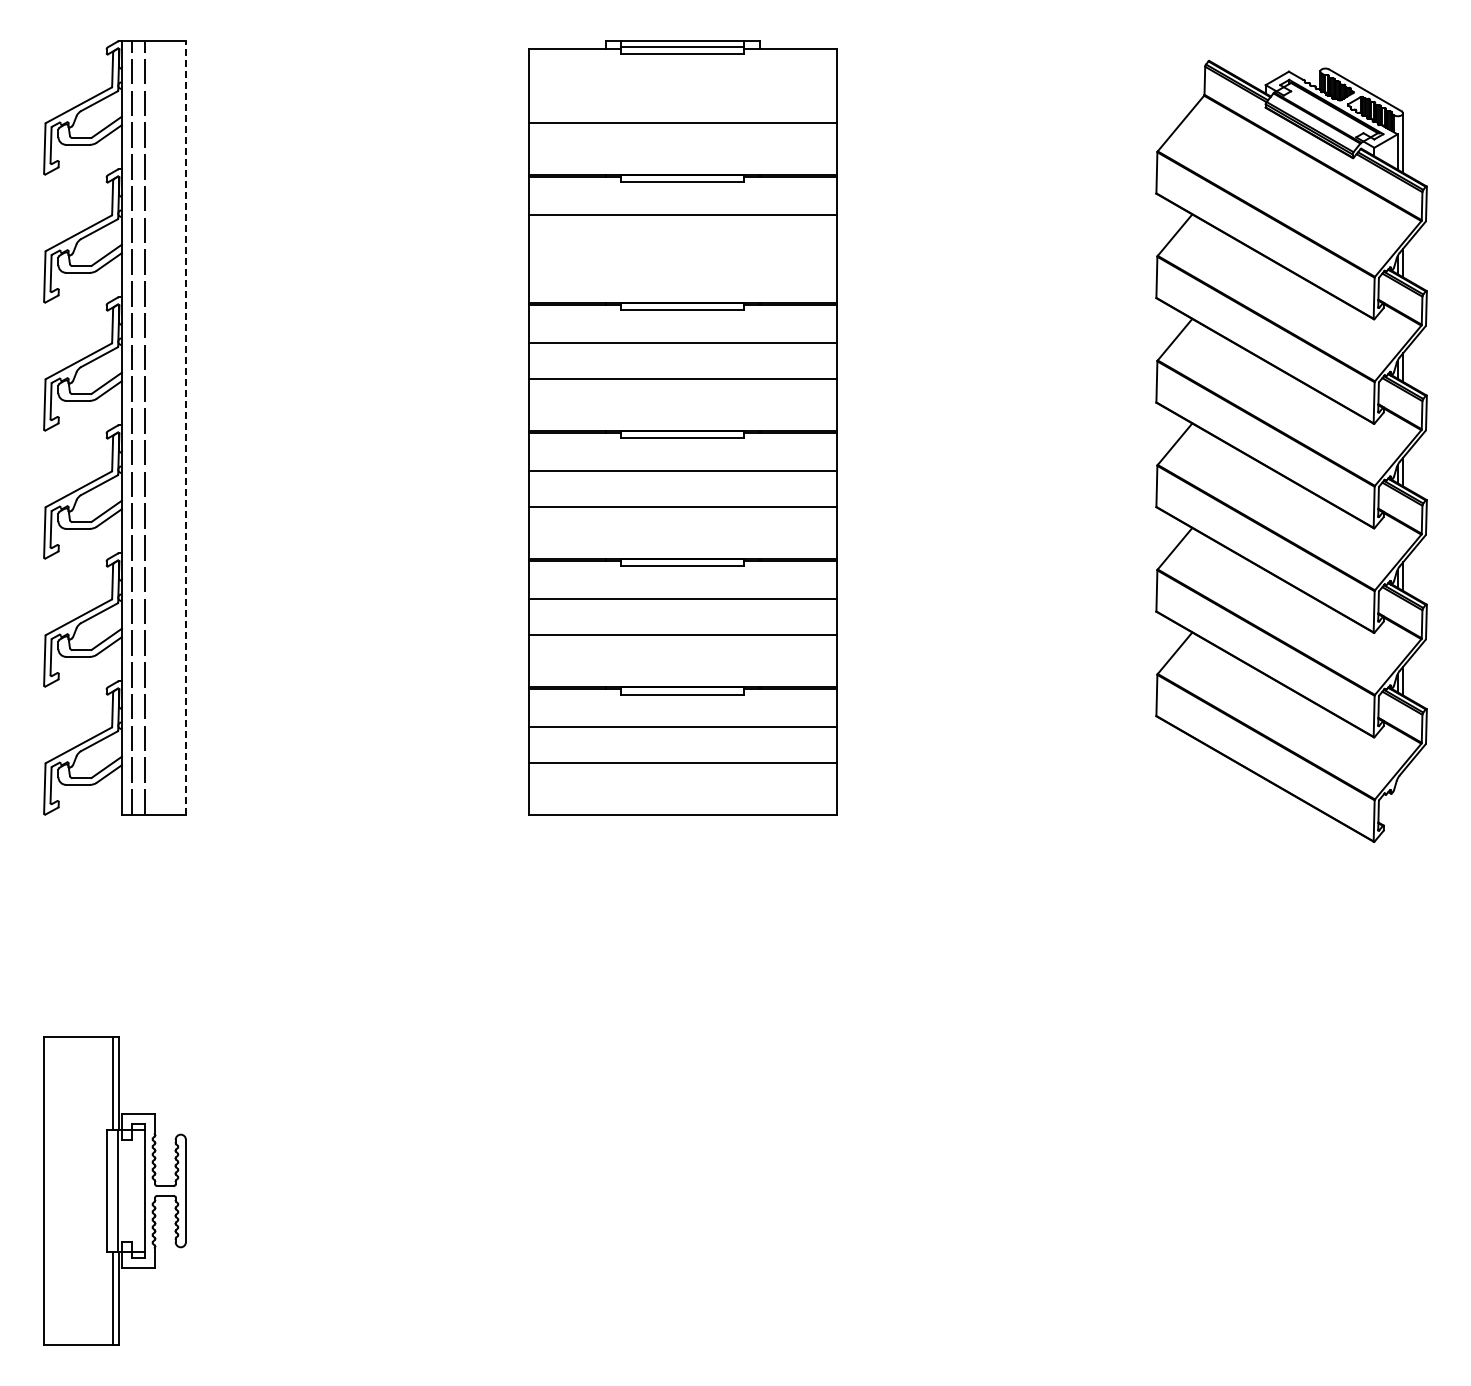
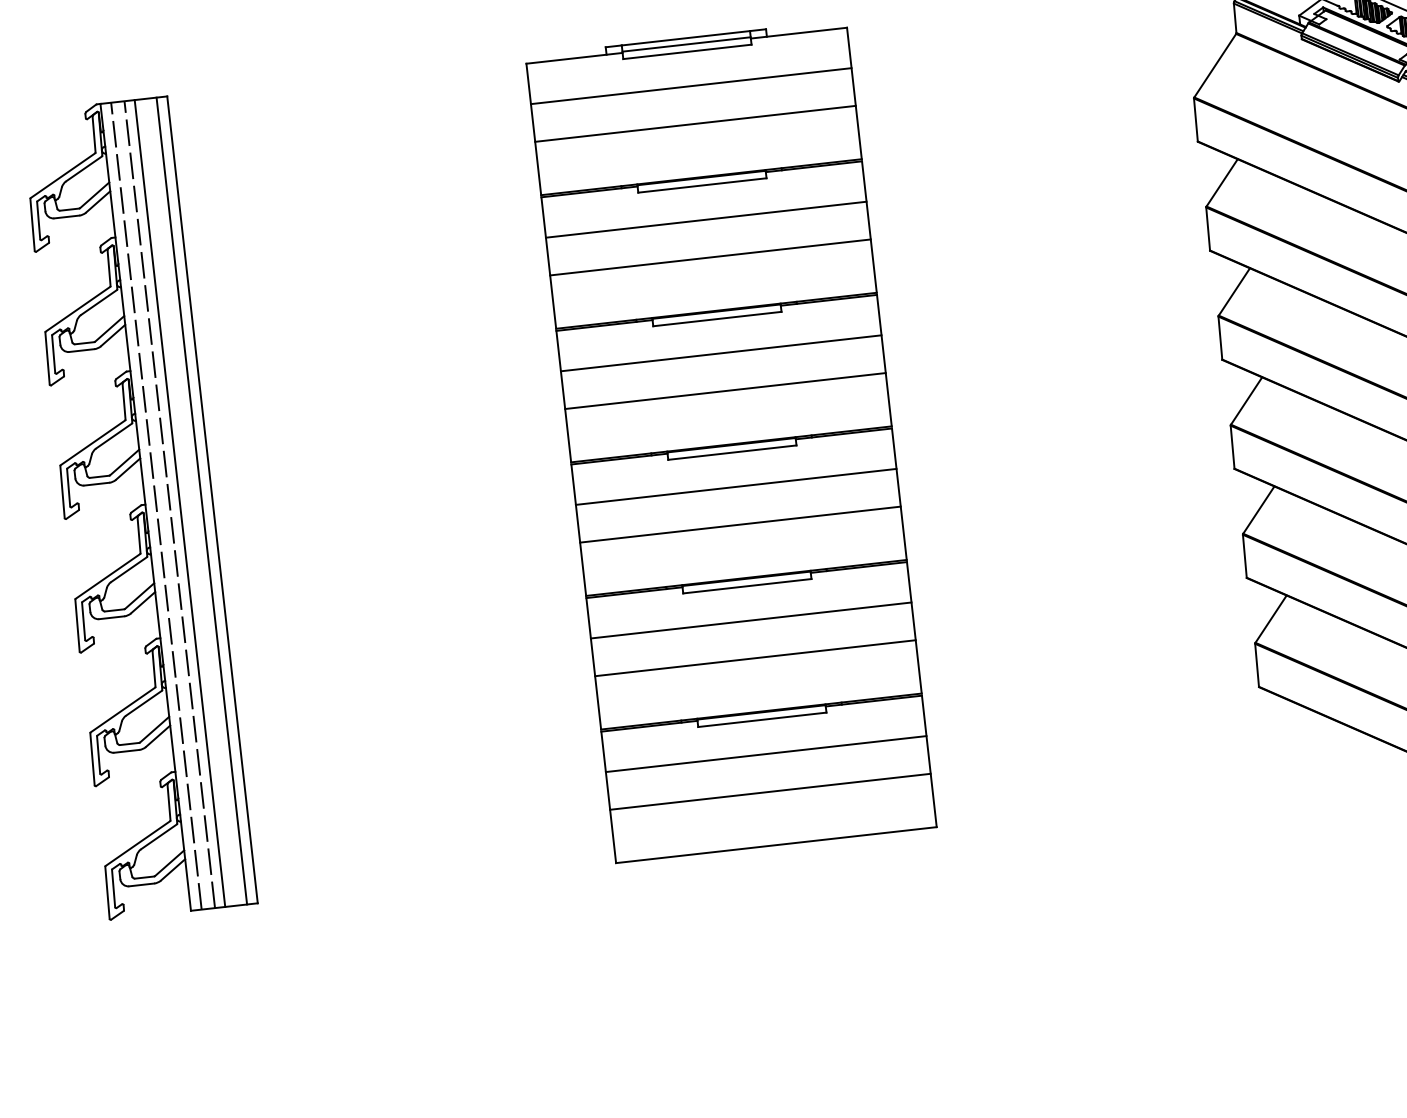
line: (682, 87) -> (690, 86), added
line: (682, 251) -> (710, 257), added
line: (154, 427) -> (179, 503), added
line: (175, 427) -> (201, 500), added
line: (185, 427) -> (211, 499), dashed -> solid

